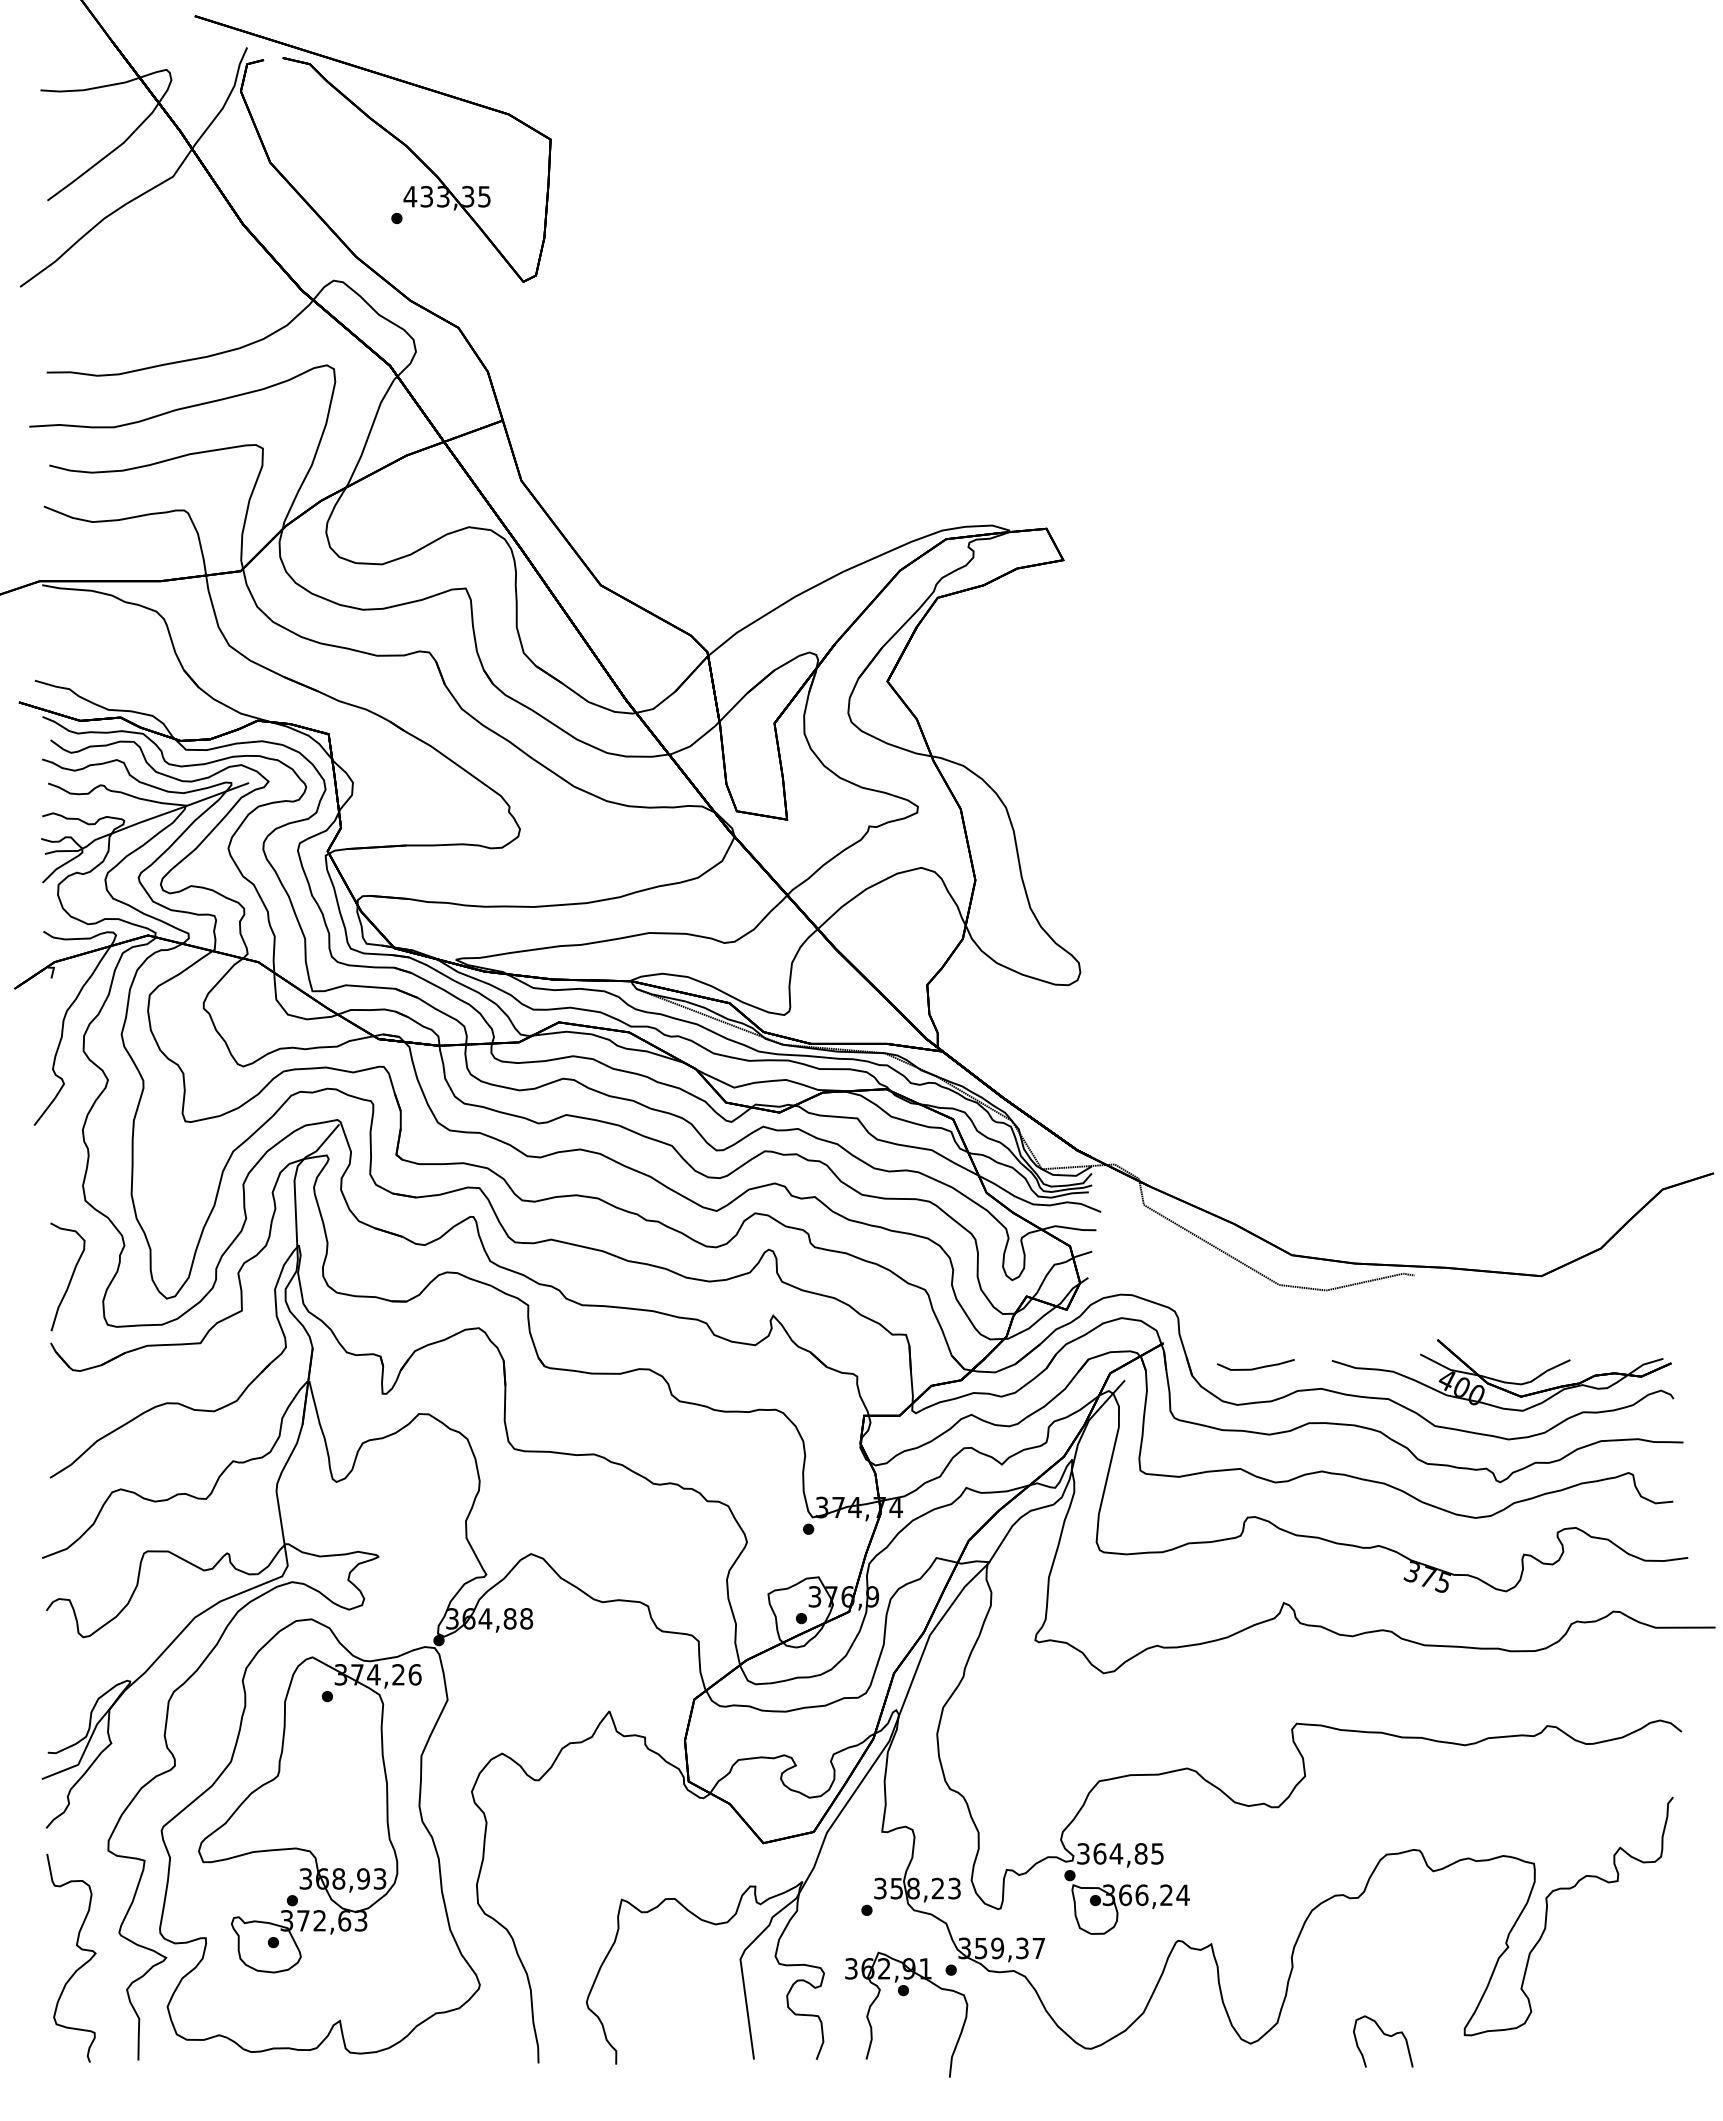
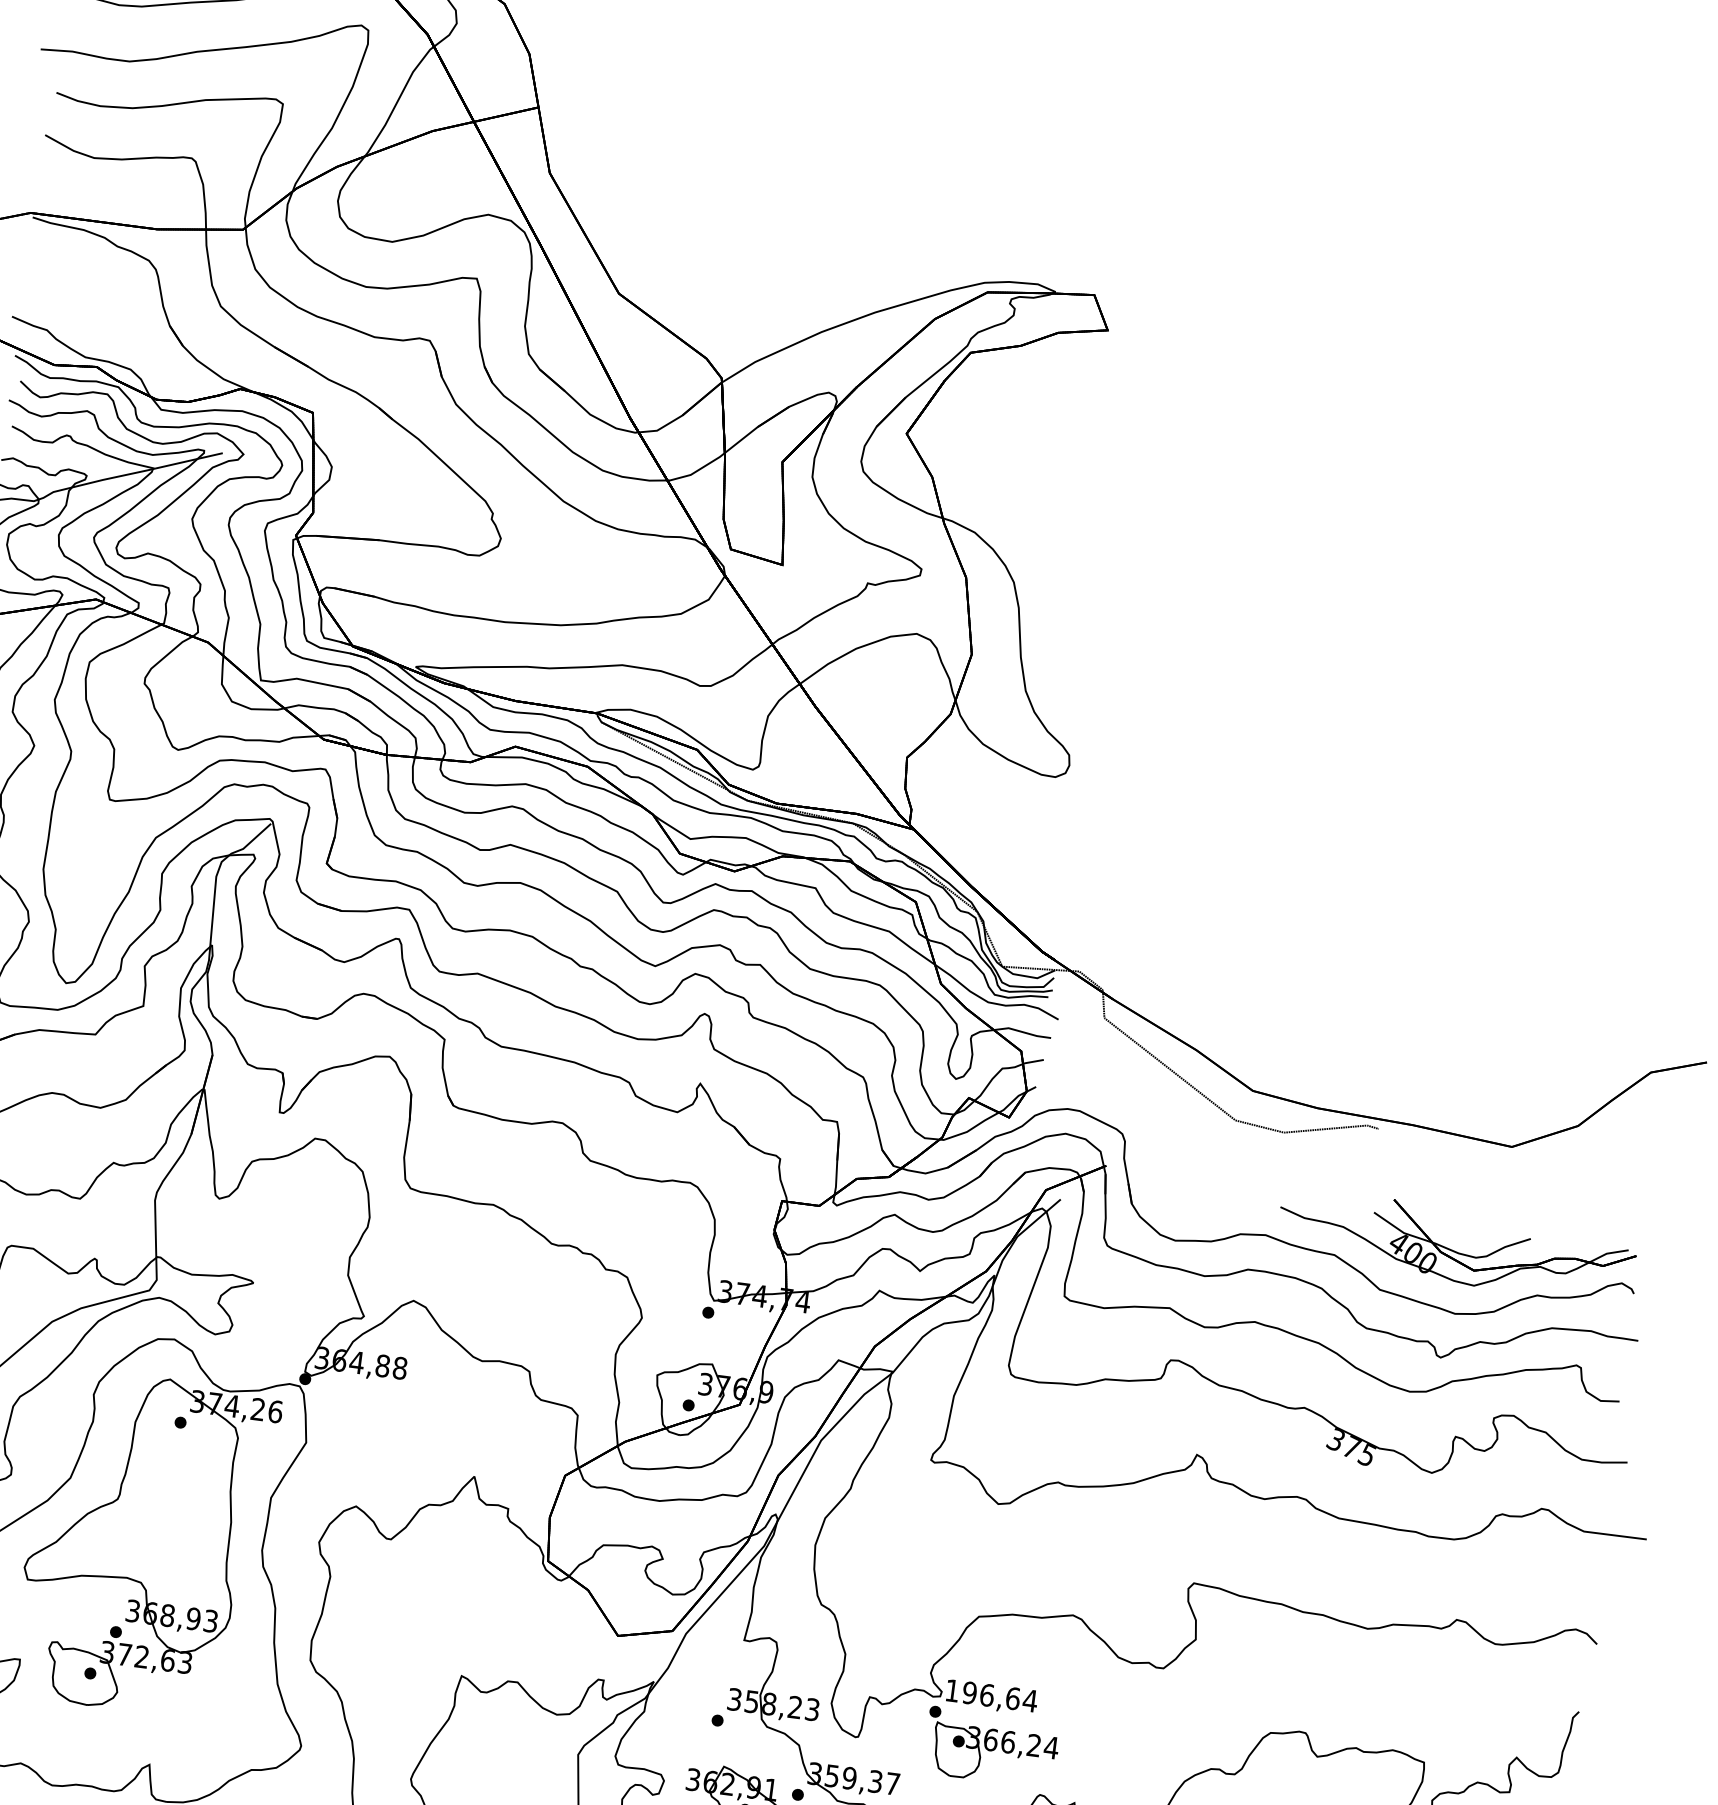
curve: (1255, 1367) -> (1199, 1203), removed
text: (1120, 1853) -> (991, 1695), 364,85 -> 196,64

